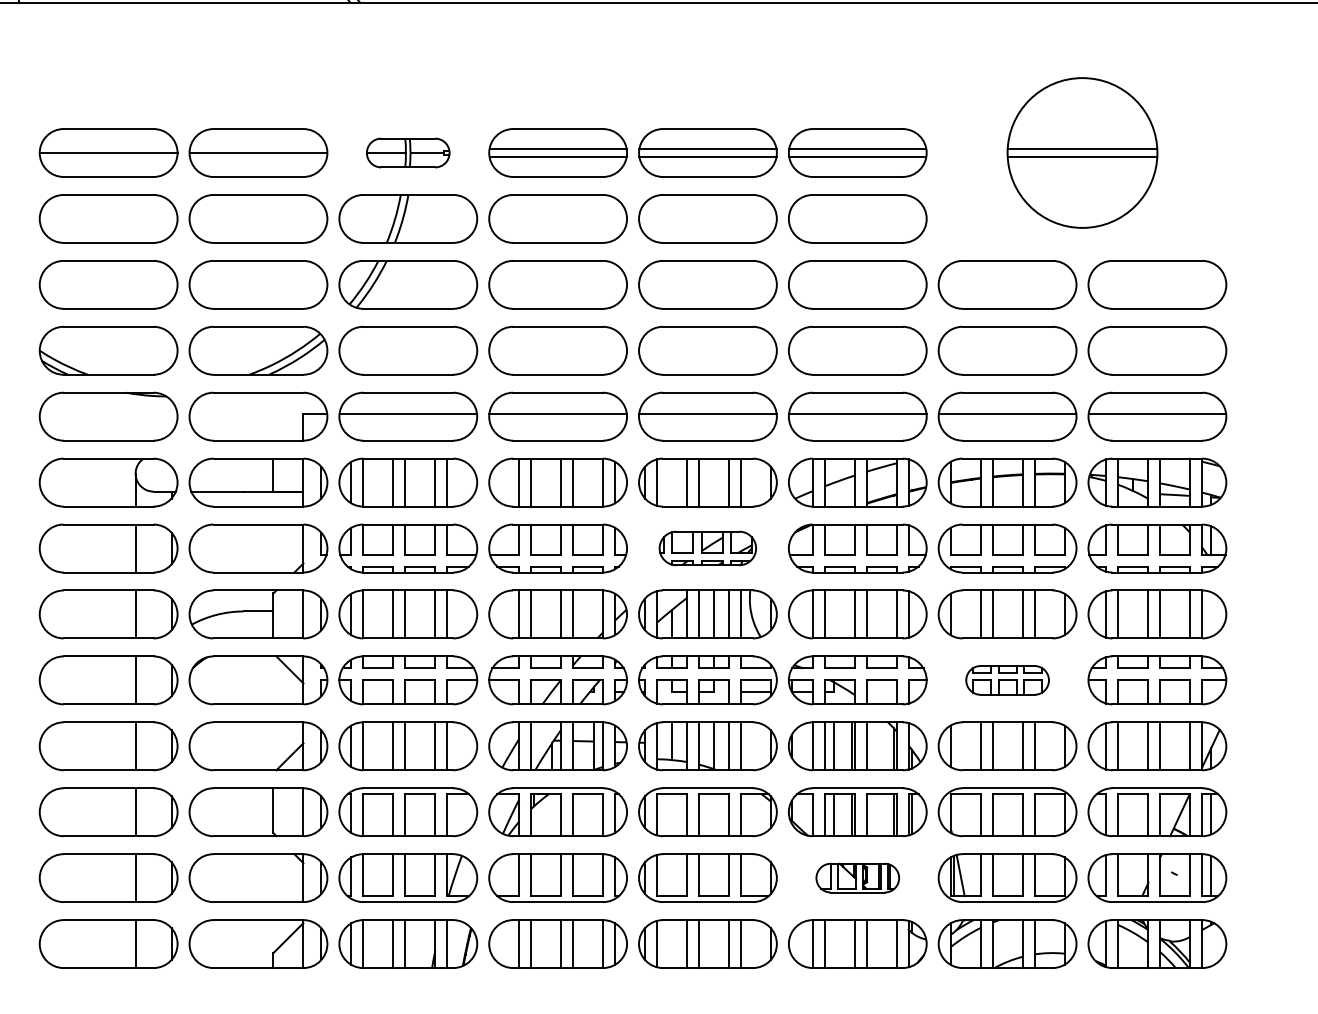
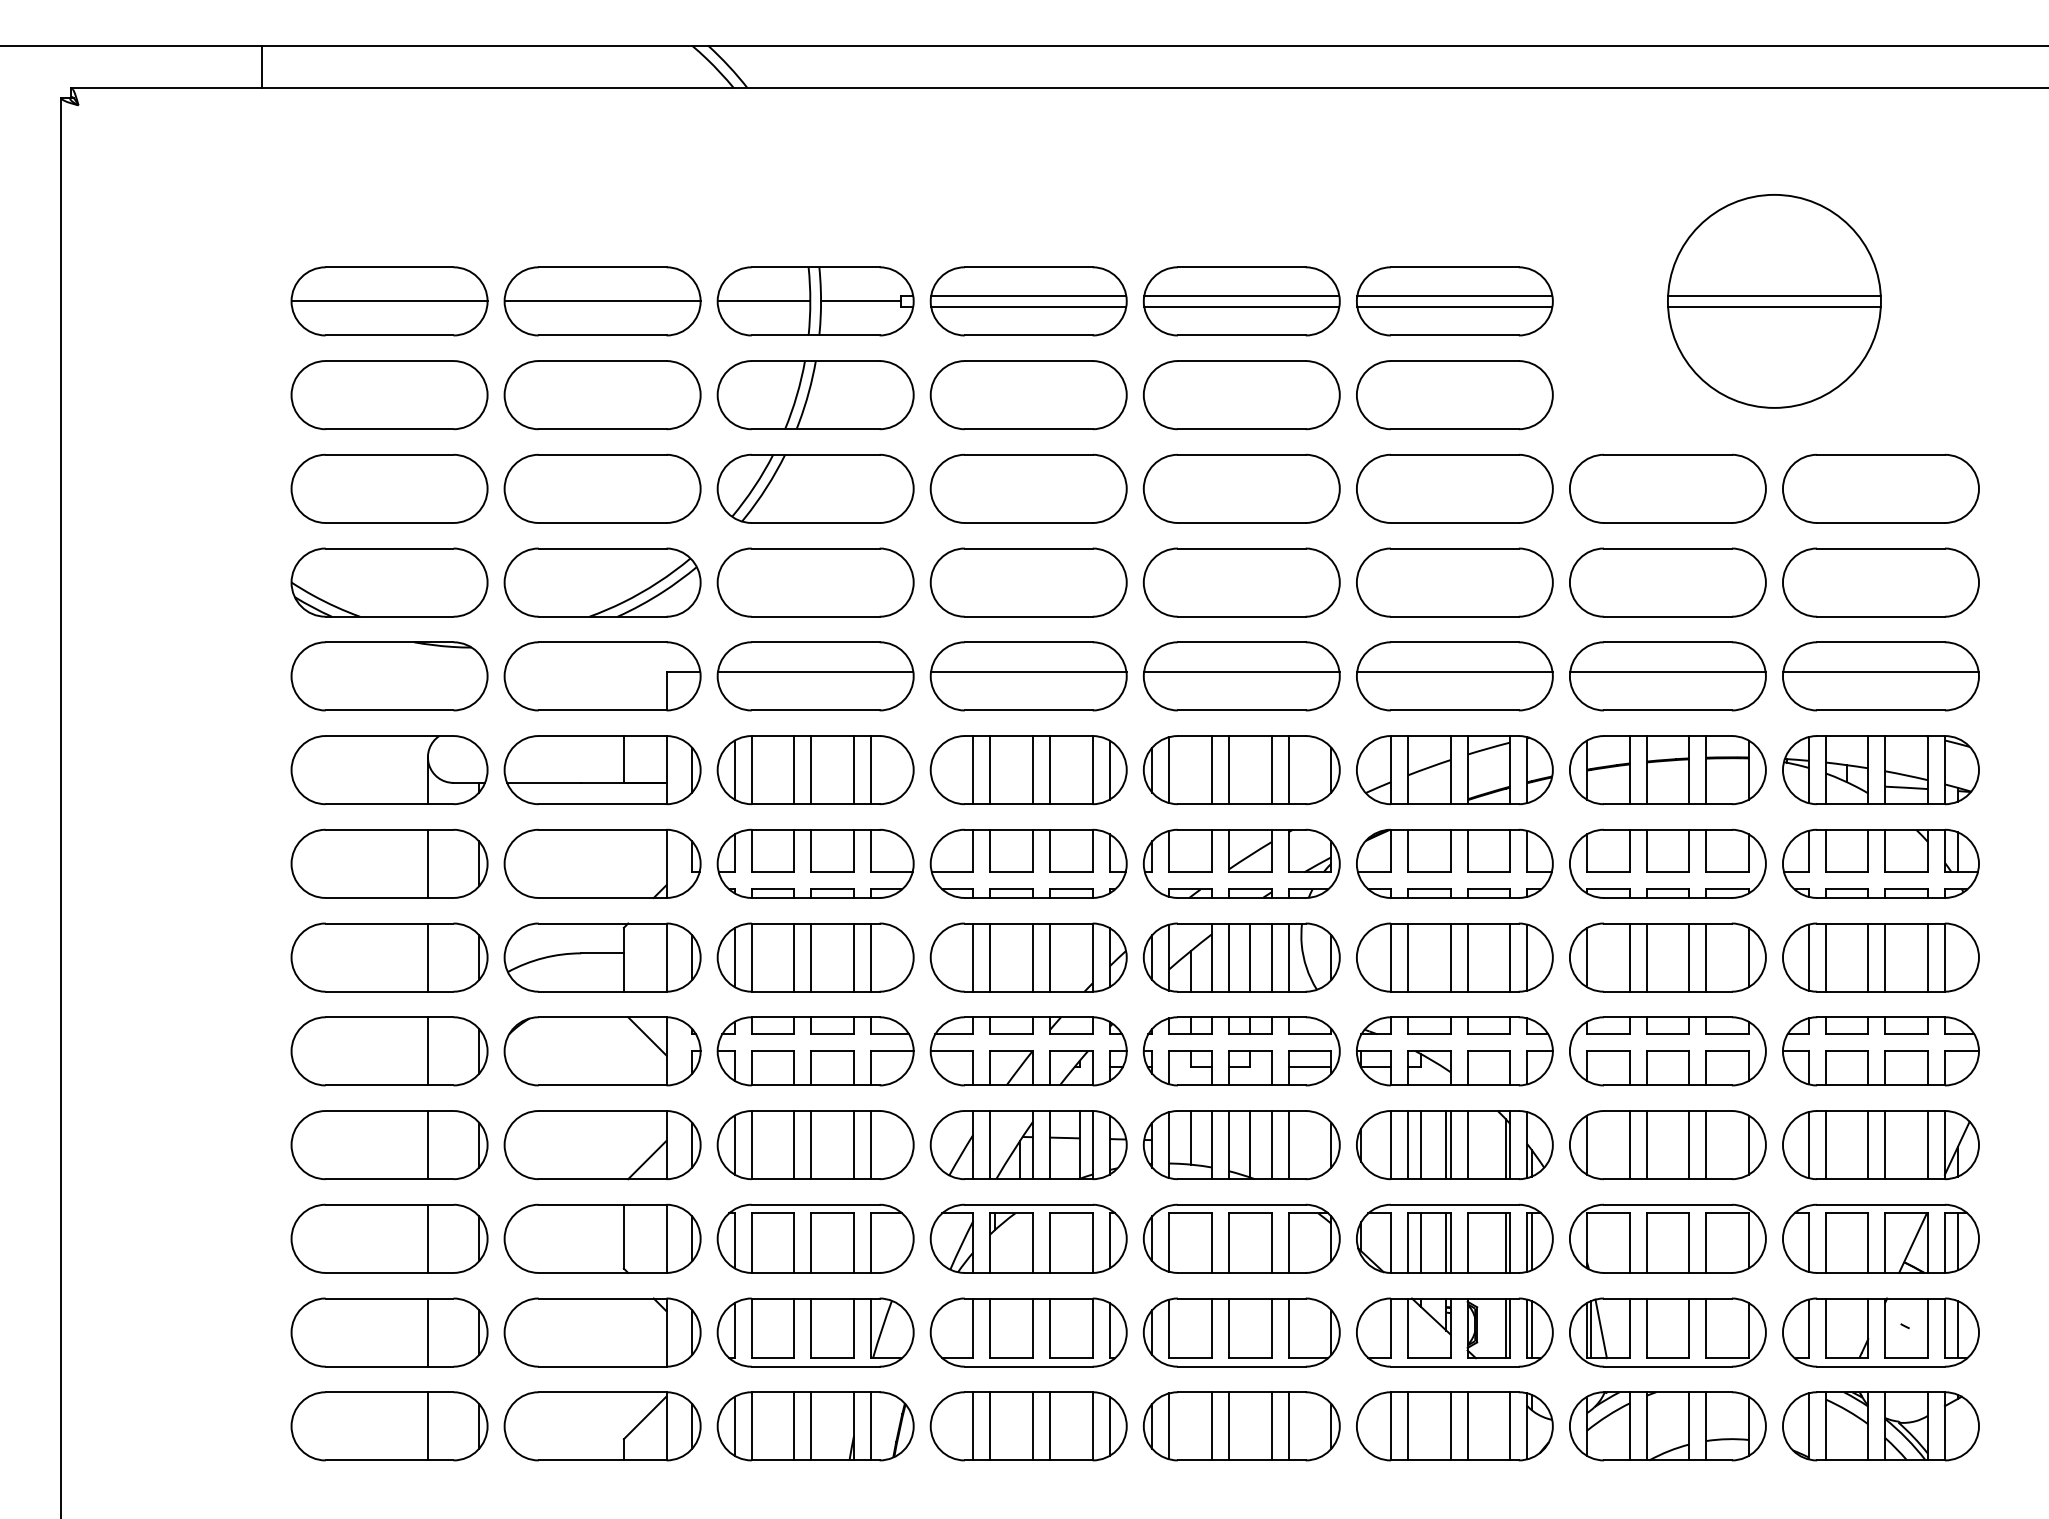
part: (408, 153) -> (815, 301), size x1.67
part: (707, 548) -> (1241, 863), size x1.43
part: (1007, 680) -> (1667, 1051), size x1.67
part: (857, 878) -> (1454, 1332), size x1.67

